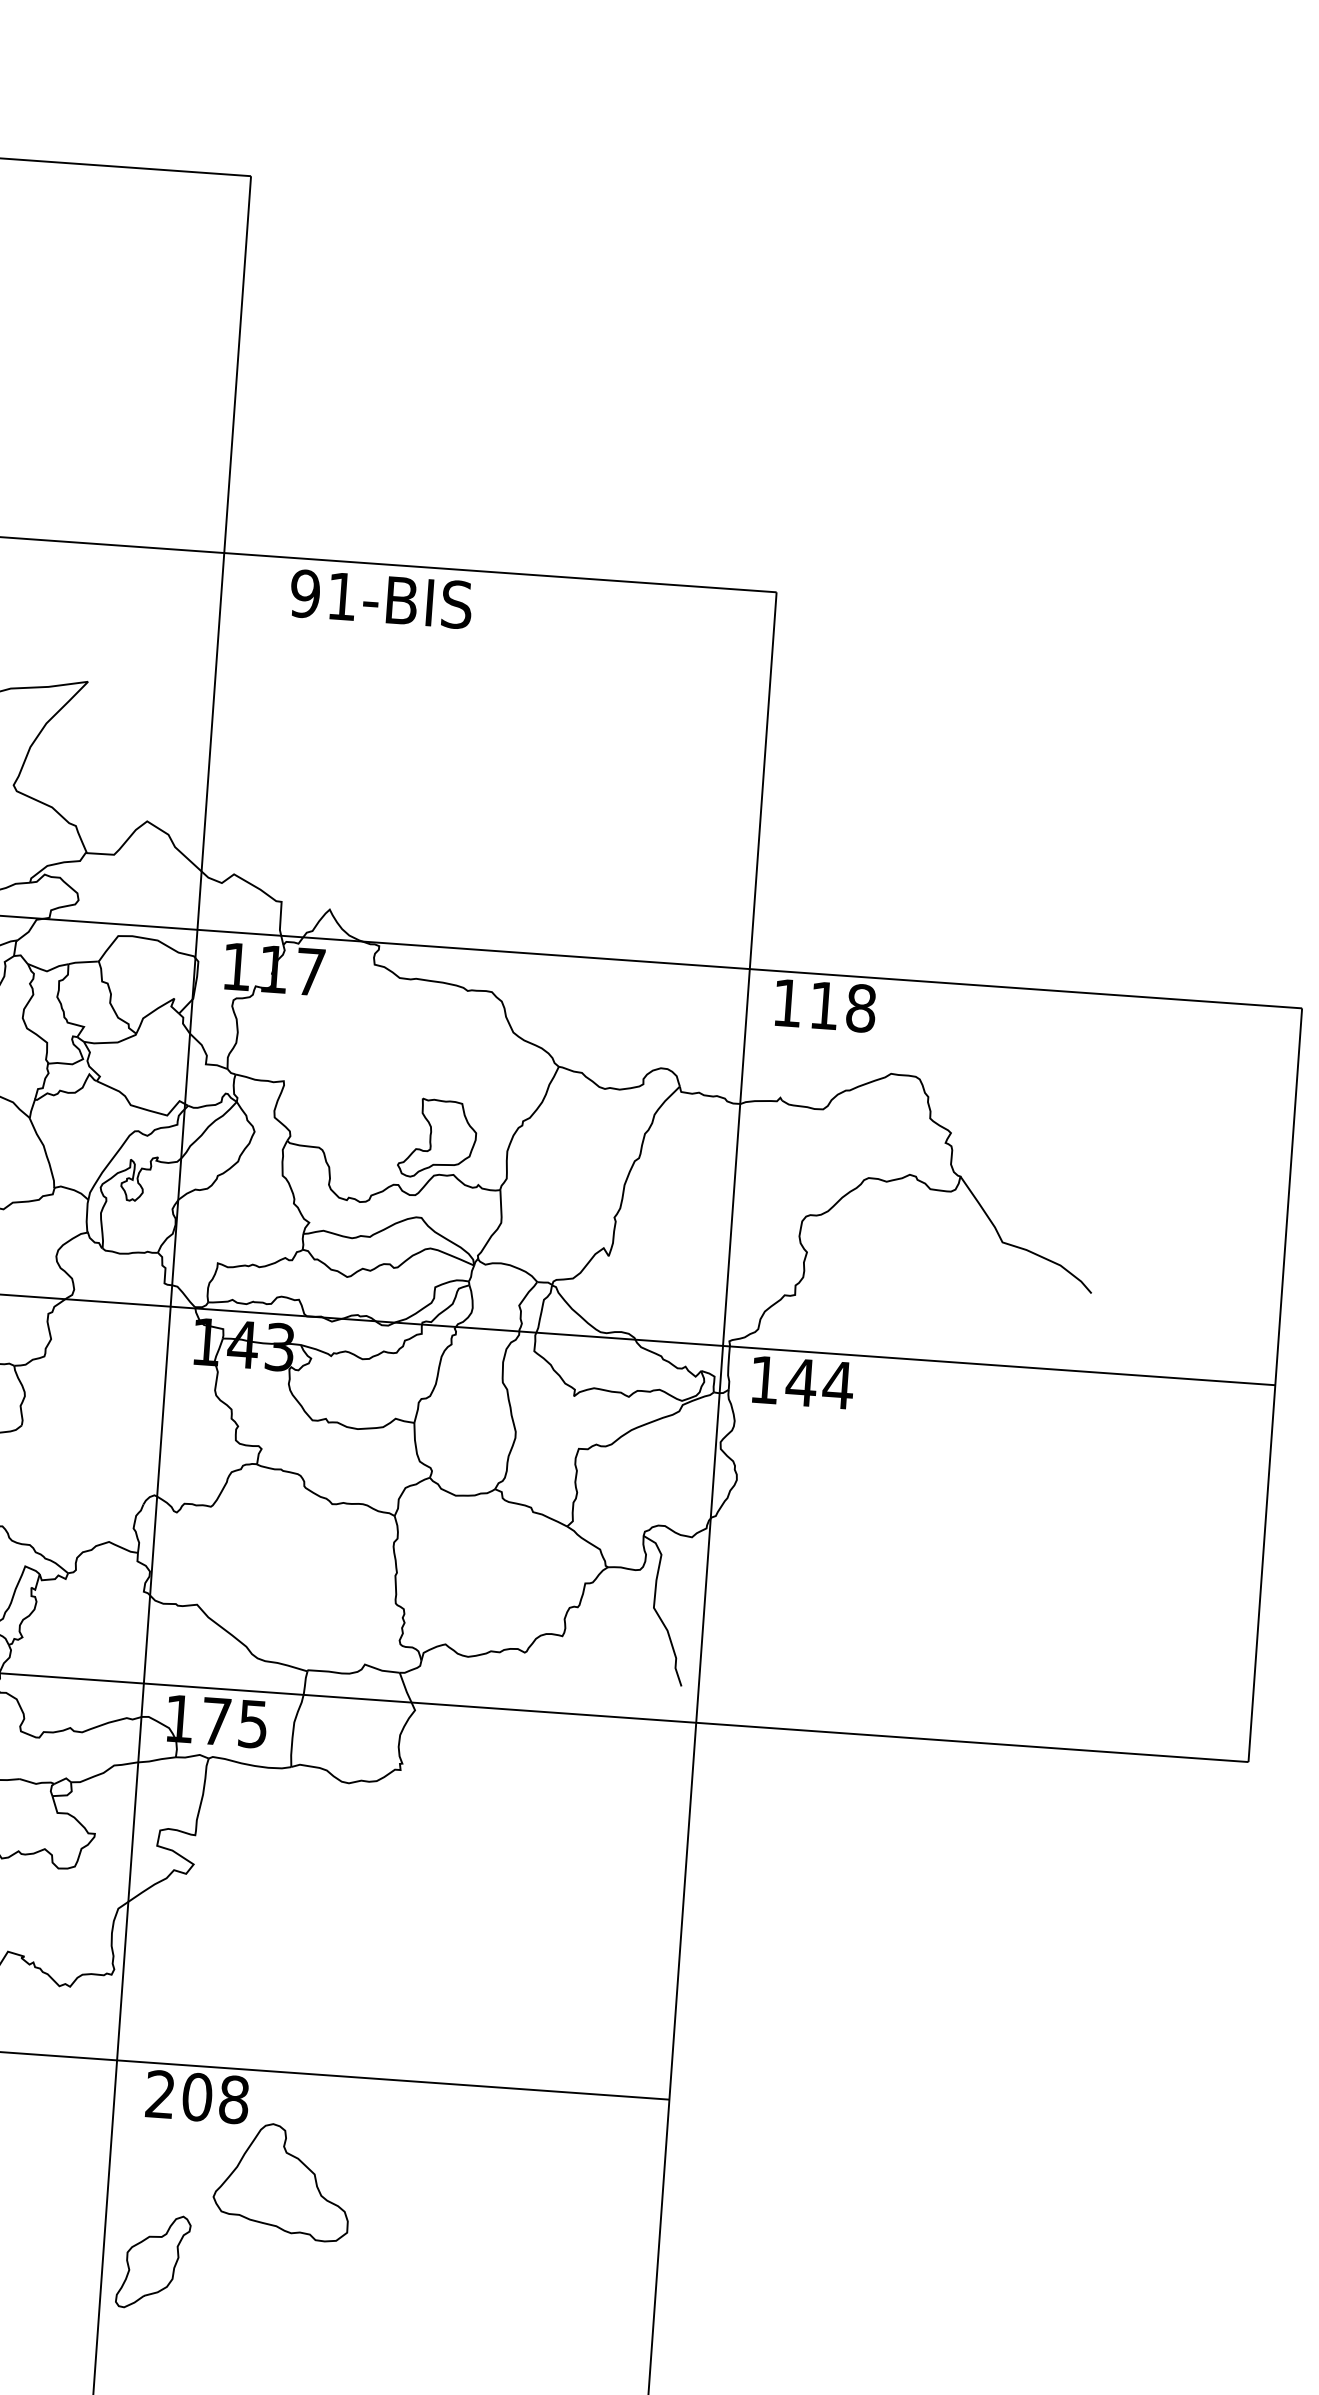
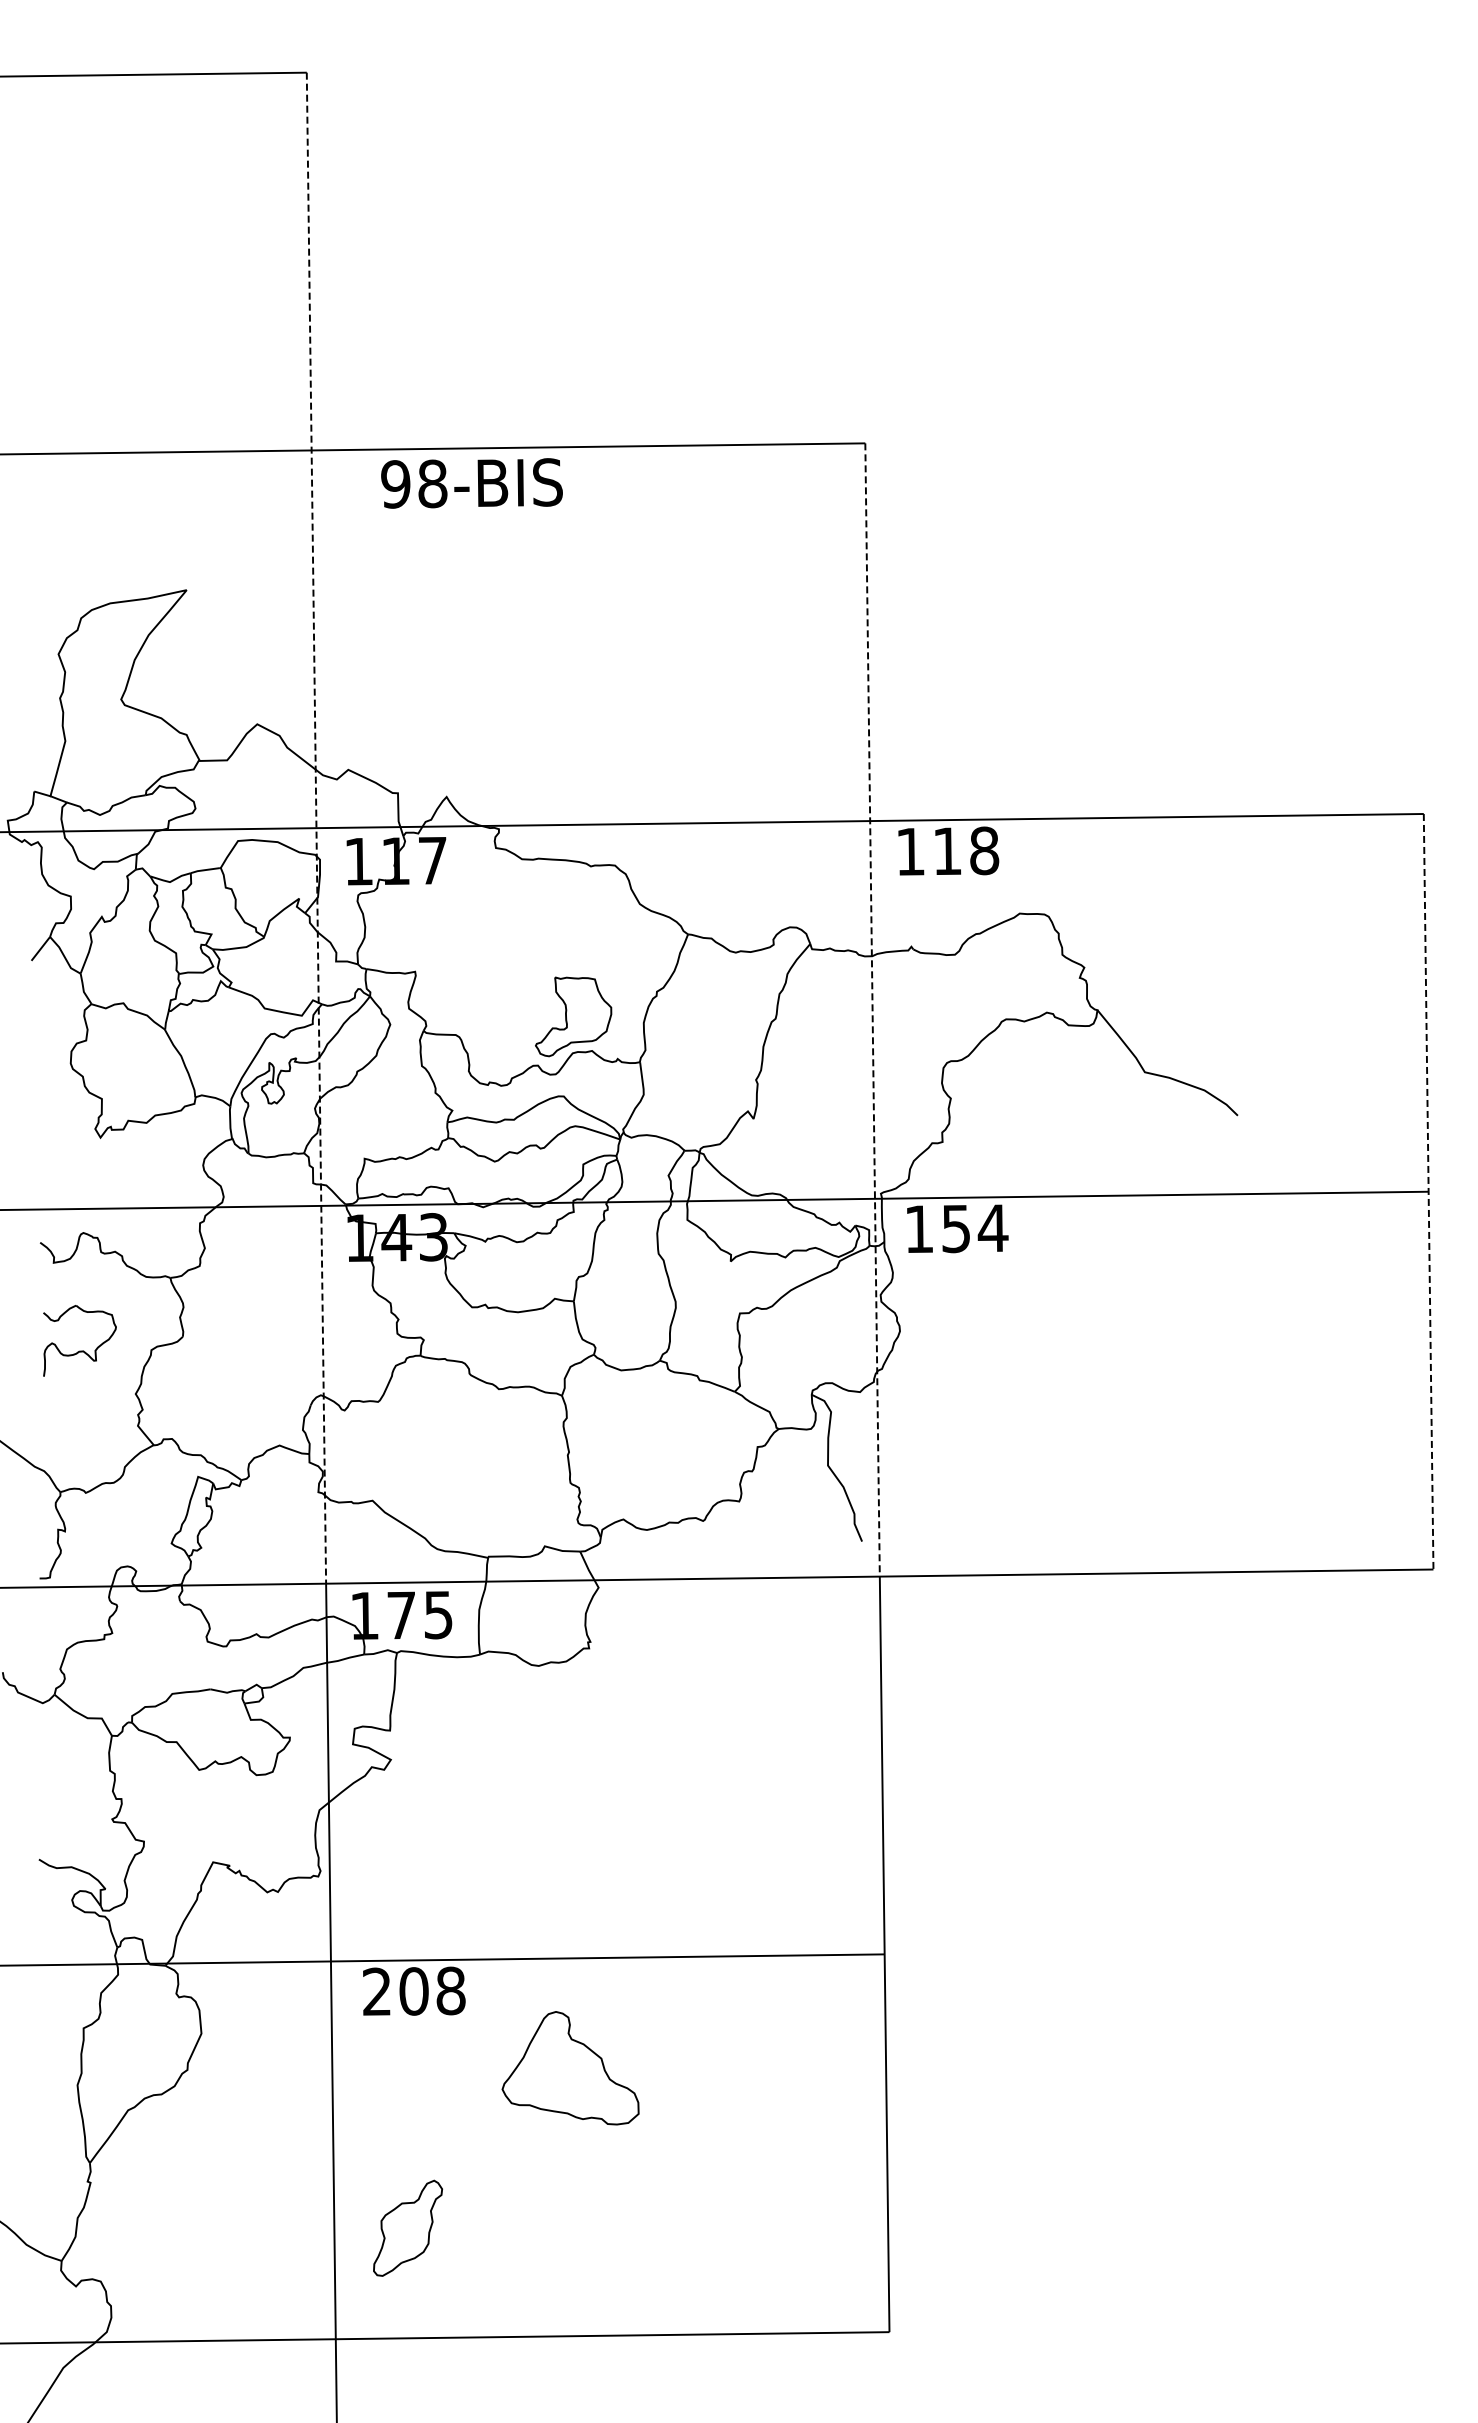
text: (341, 596) -> (432, 483), 91-BIS -> 98-BIS
line: (197, 930) -> (316, 828), solid -> dashed
line: (736, 1157) -> (872, 1009), solid -> dashed
text: (800, 1383) -> (955, 1229), 144 -> 154
line: (1275, 1384) -> (1428, 1191), solid -> dashed
part: (283, 2181) -> (570, 2068), moved
part: (153, 2261) -> (408, 2227), moved

